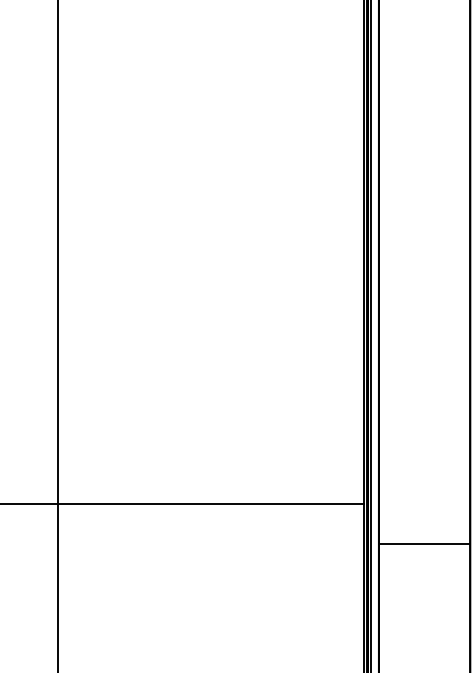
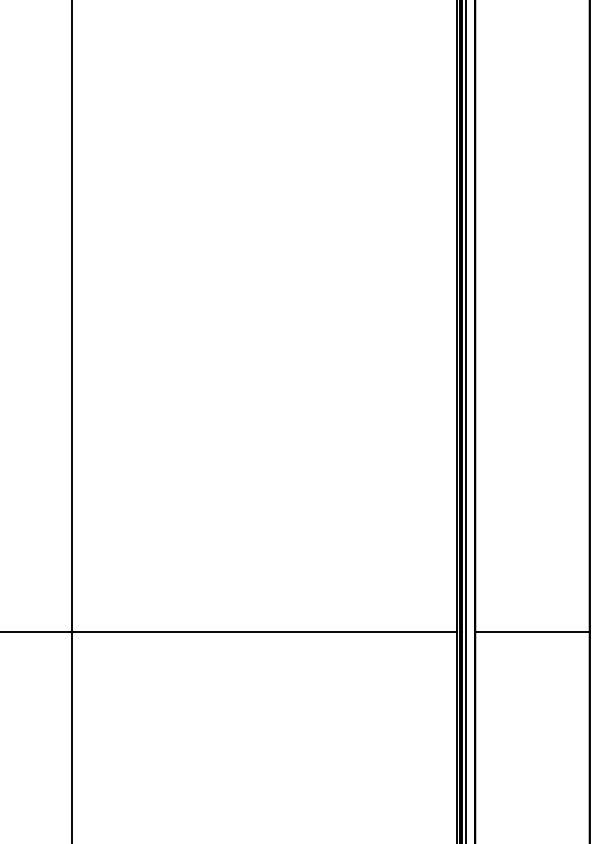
line: (424, 544) -> (532, 632), moved

